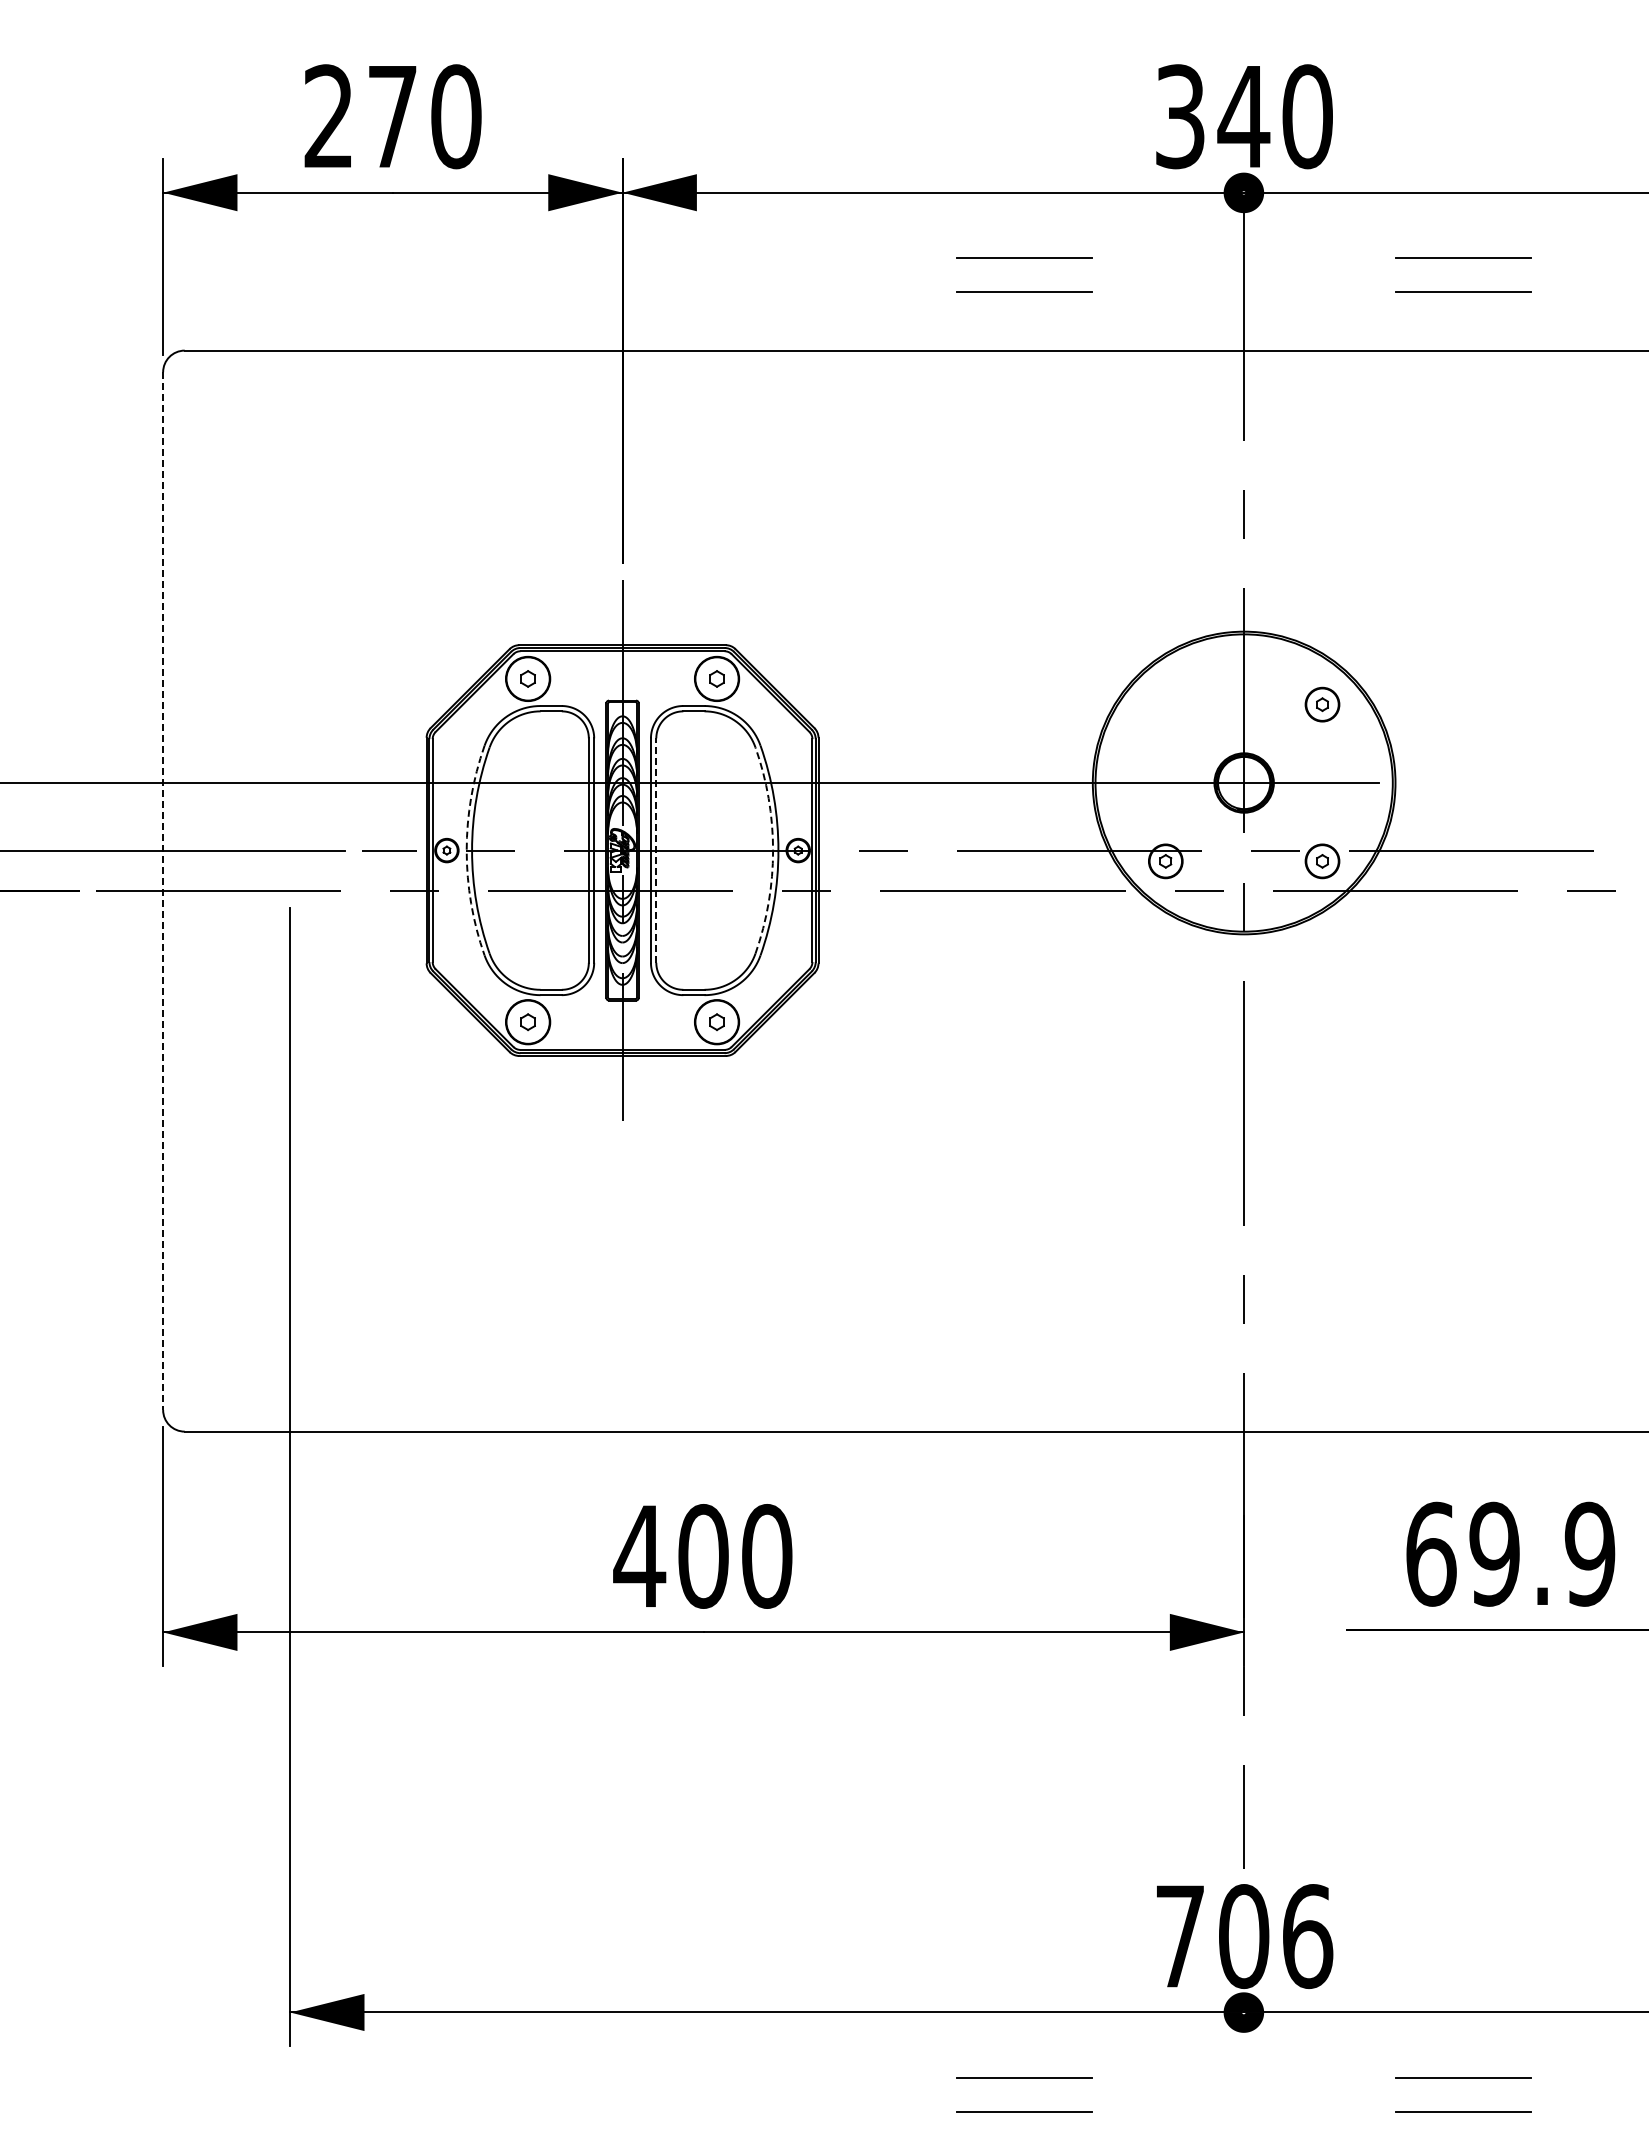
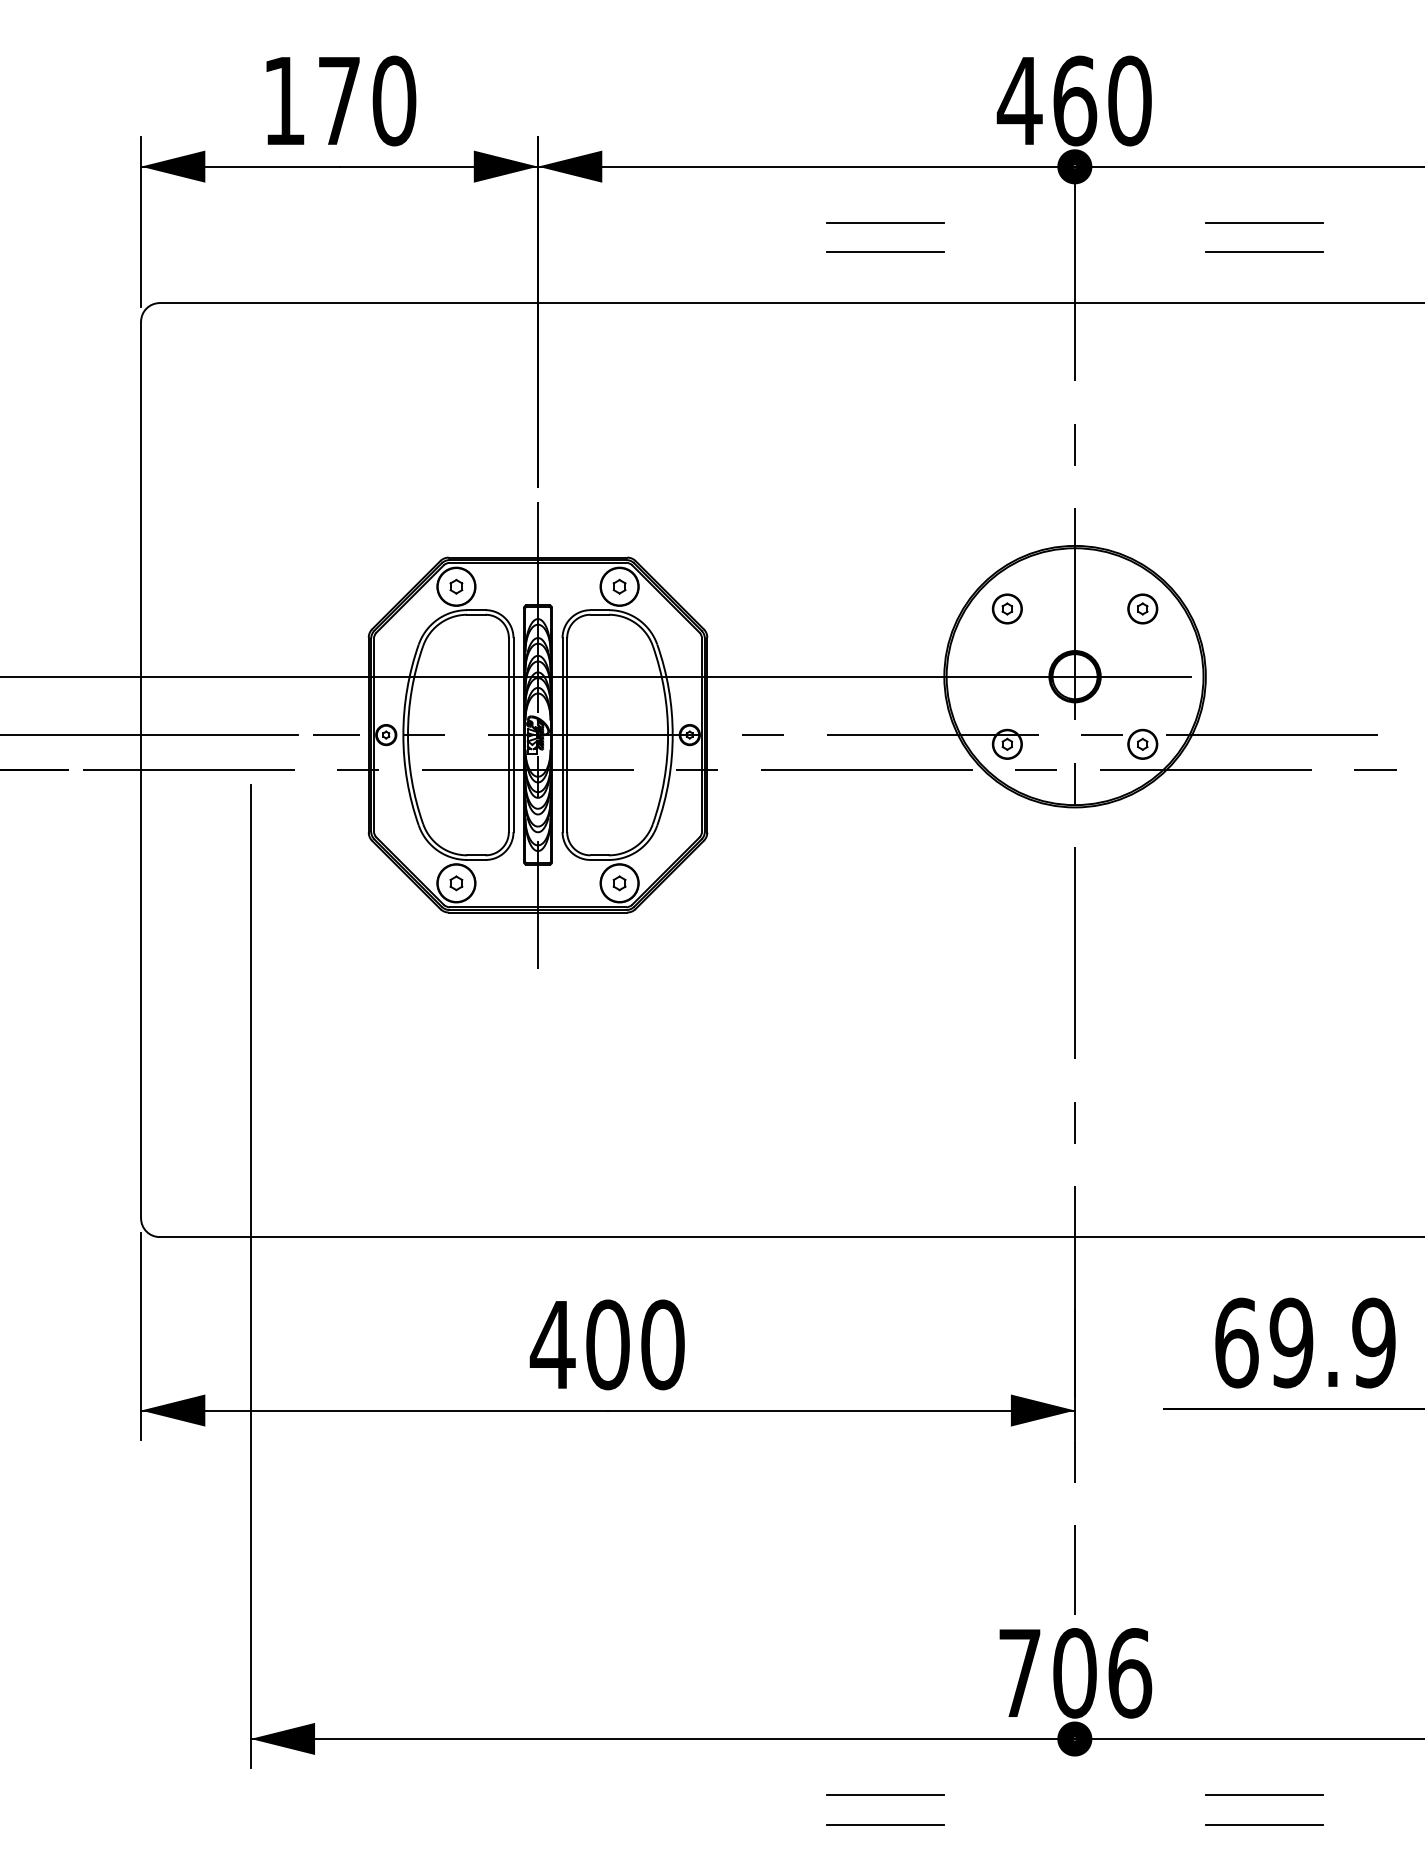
text: (327, 115) -> (283, 99), 270 -> 170
text: (1211, 116) -> (1046, 100), 340 -> 460
part: (1165, 704) -> (1007, 608), added
arc: (466, 850) -> (403, 734), dashed -> solid
line: (656, 850) -> (567, 734), dashed -> solid
arc: (773, 850) -> (668, 734), dashed -> solid
line: (163, 891) -> (141, 770), dashed -> solid

